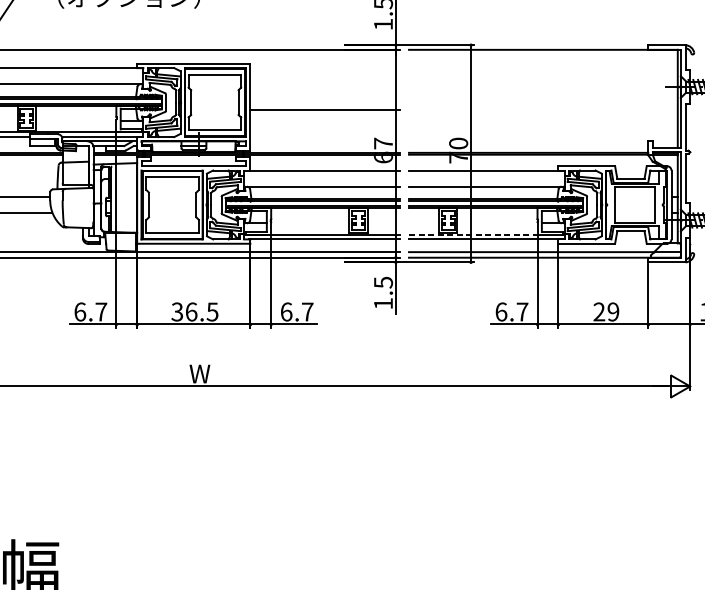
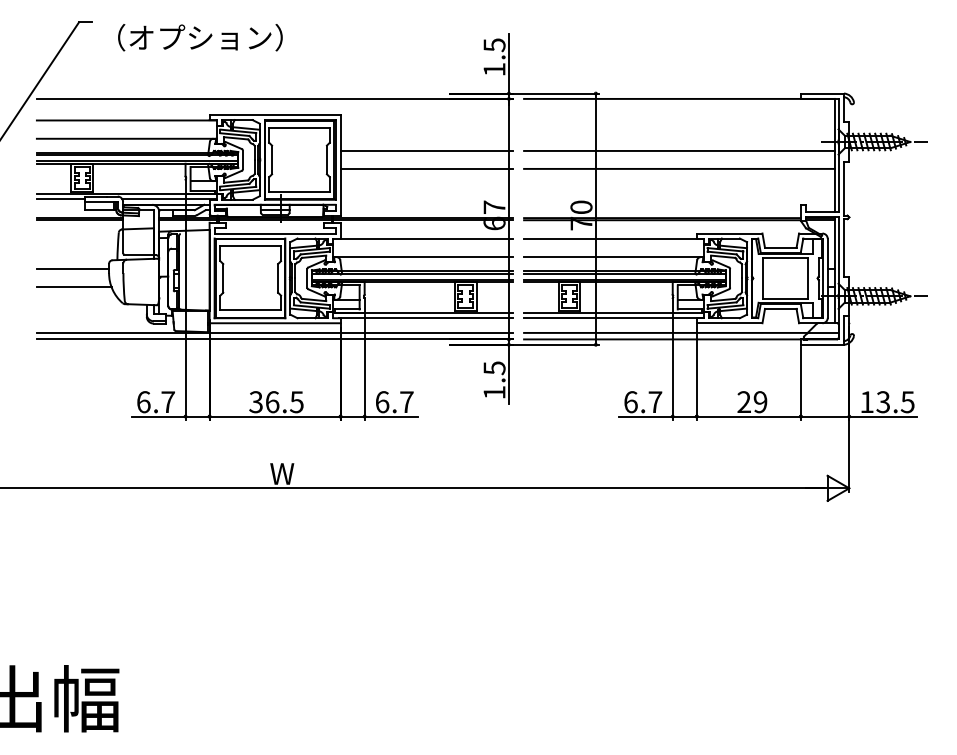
line: (324, 94) -> (426, 150), added
line: (543, 94) -> (679, 150), added
line: (543, 109) -> (679, 168), added
line: (473, 234) -> (598, 312), dashed -> solid

